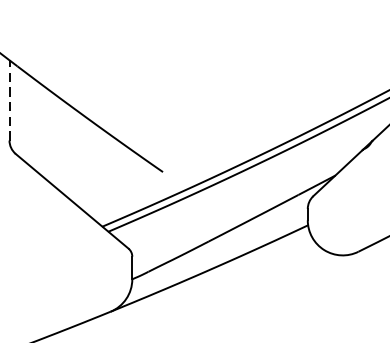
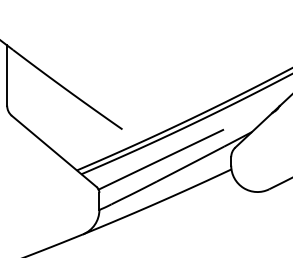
line: (9, 100) -> (7, 75), dashed -> solid
line: (213, 212) -> (160, 159), added

